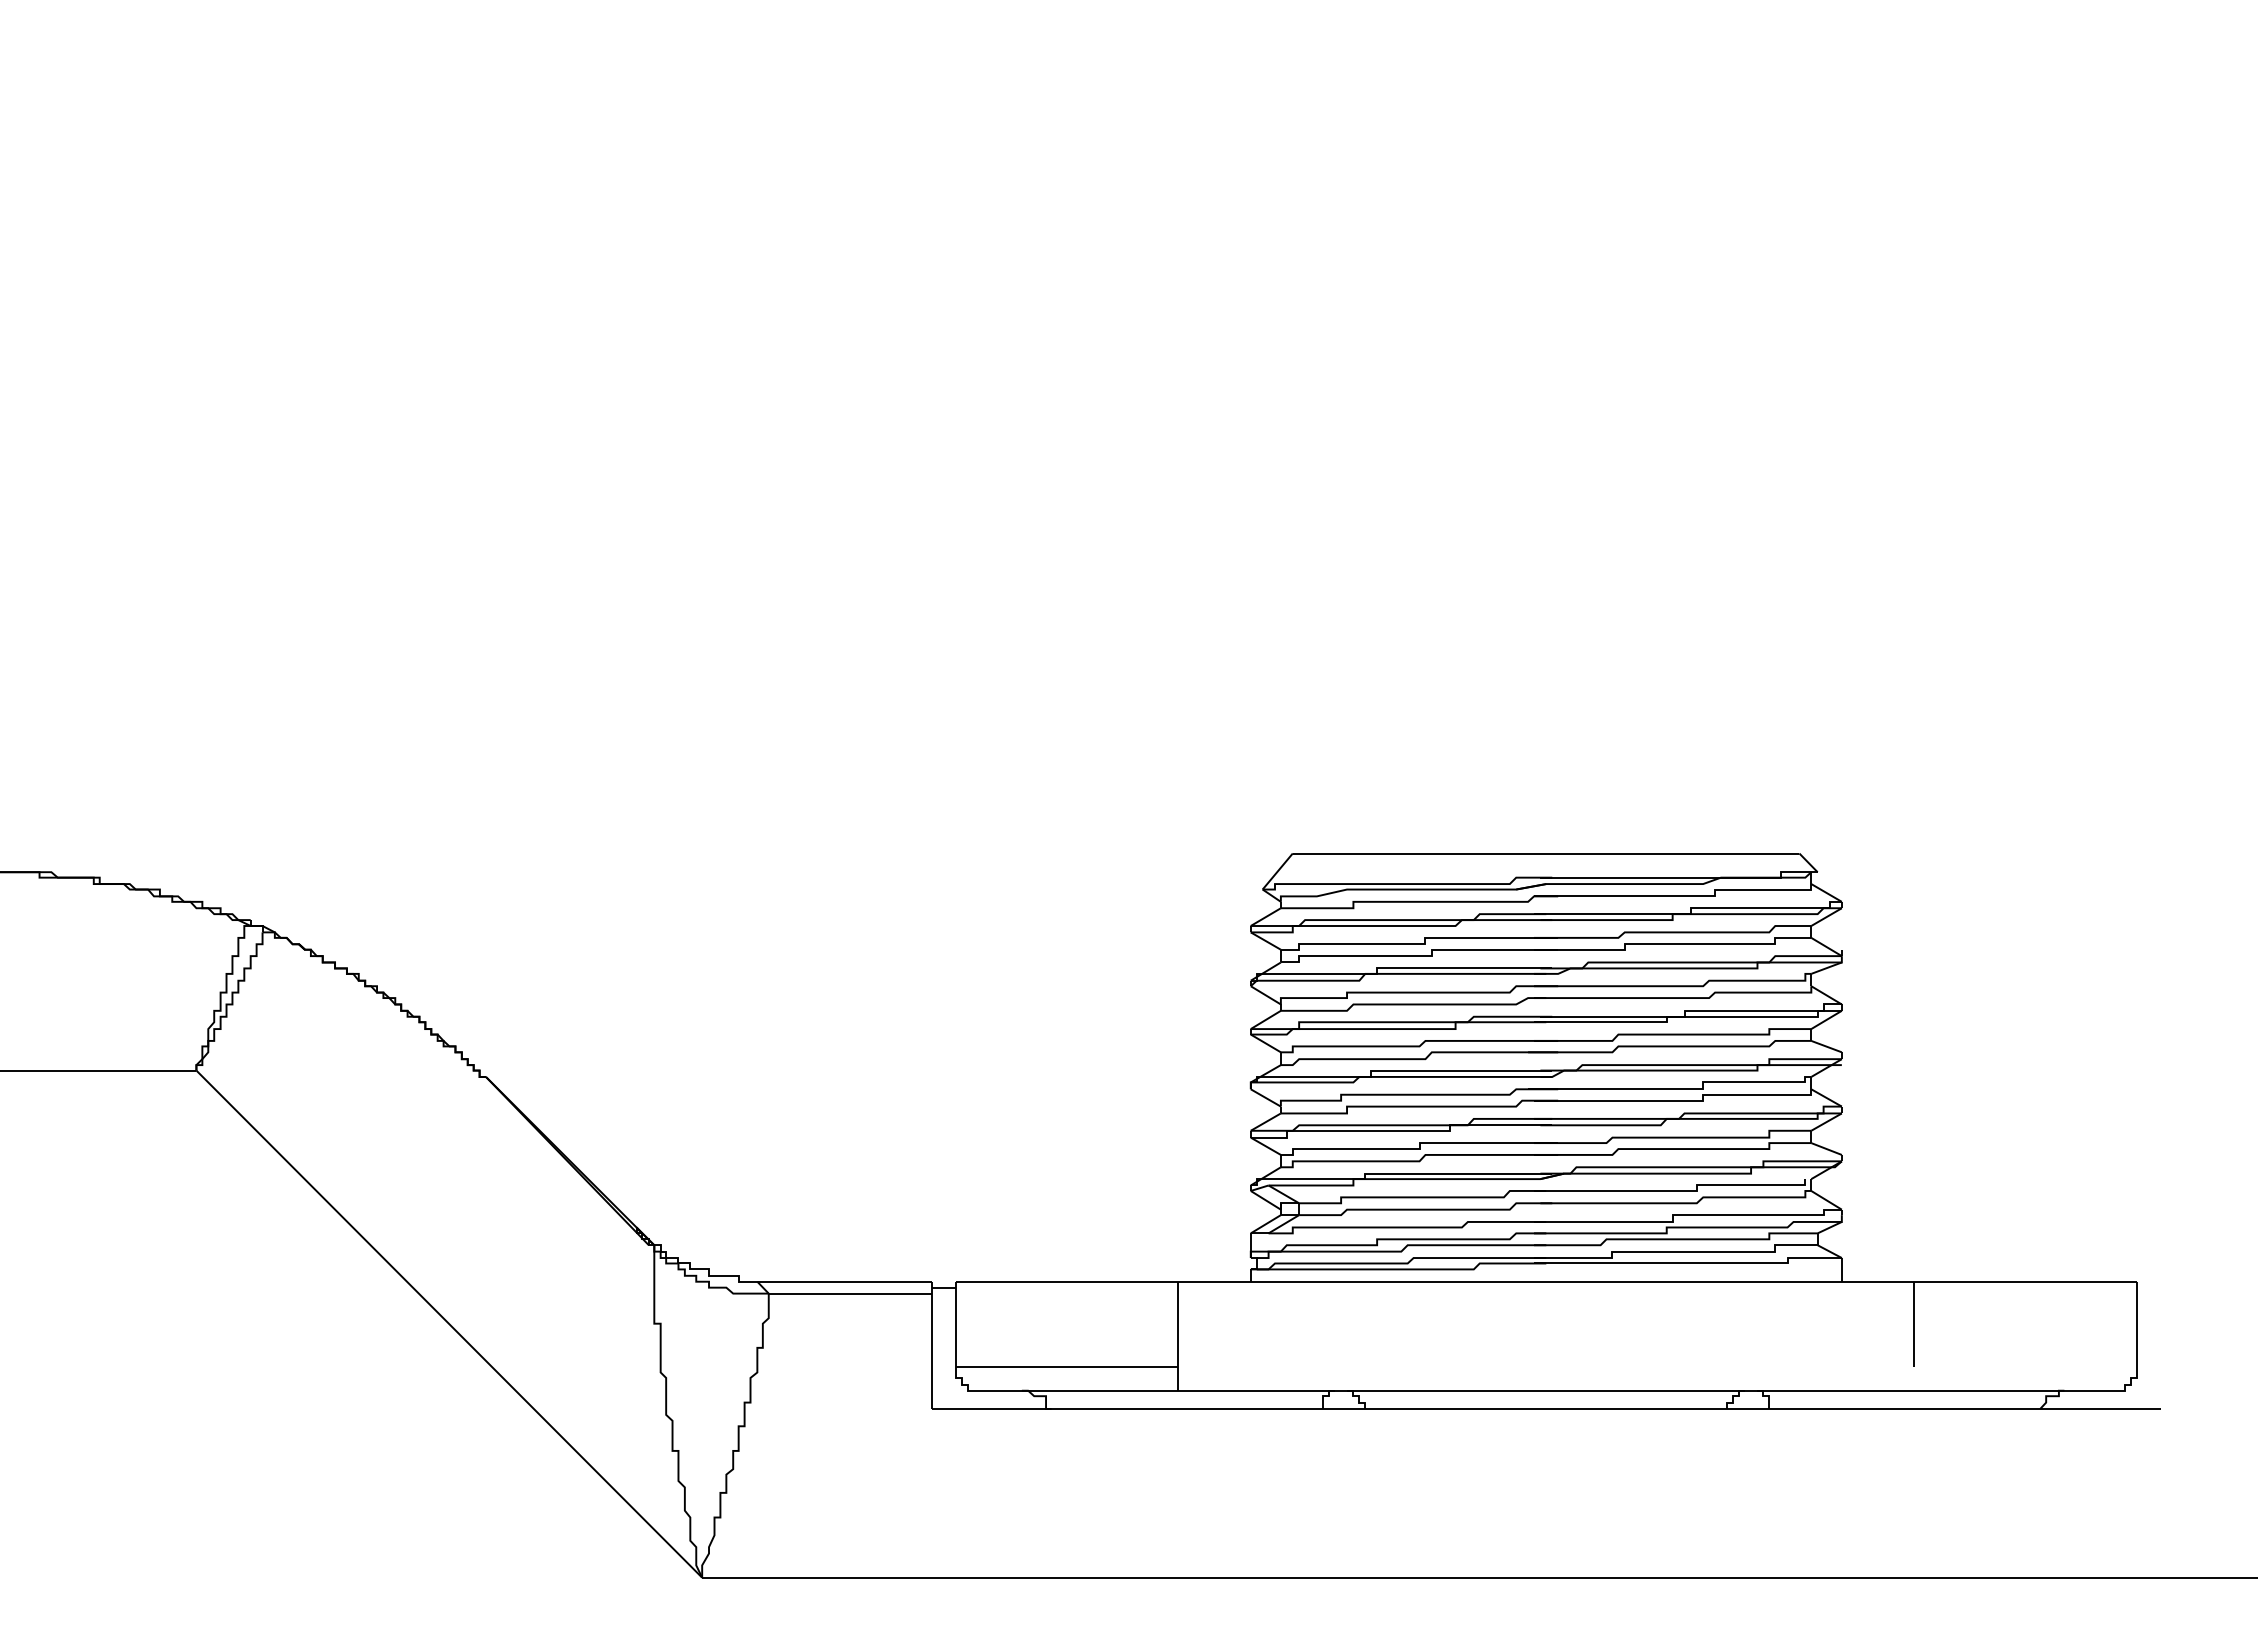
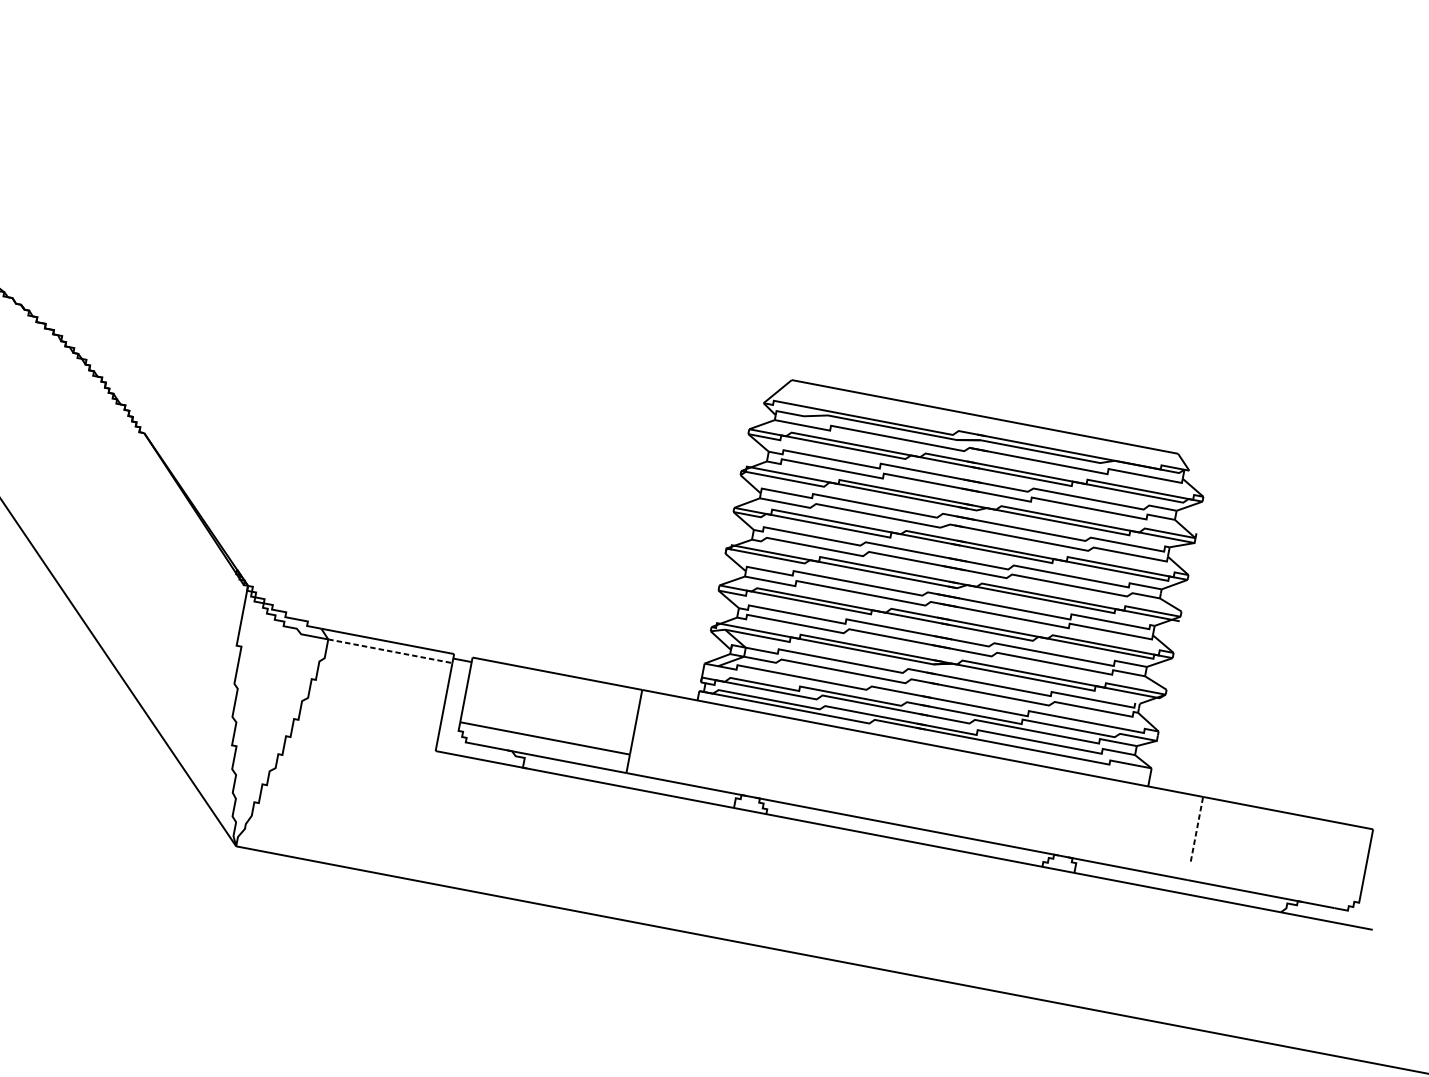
line: (850, 1293) -> (390, 651), solid -> dashed
line: (1913, 1323) -> (1196, 828), solid -> dashed

